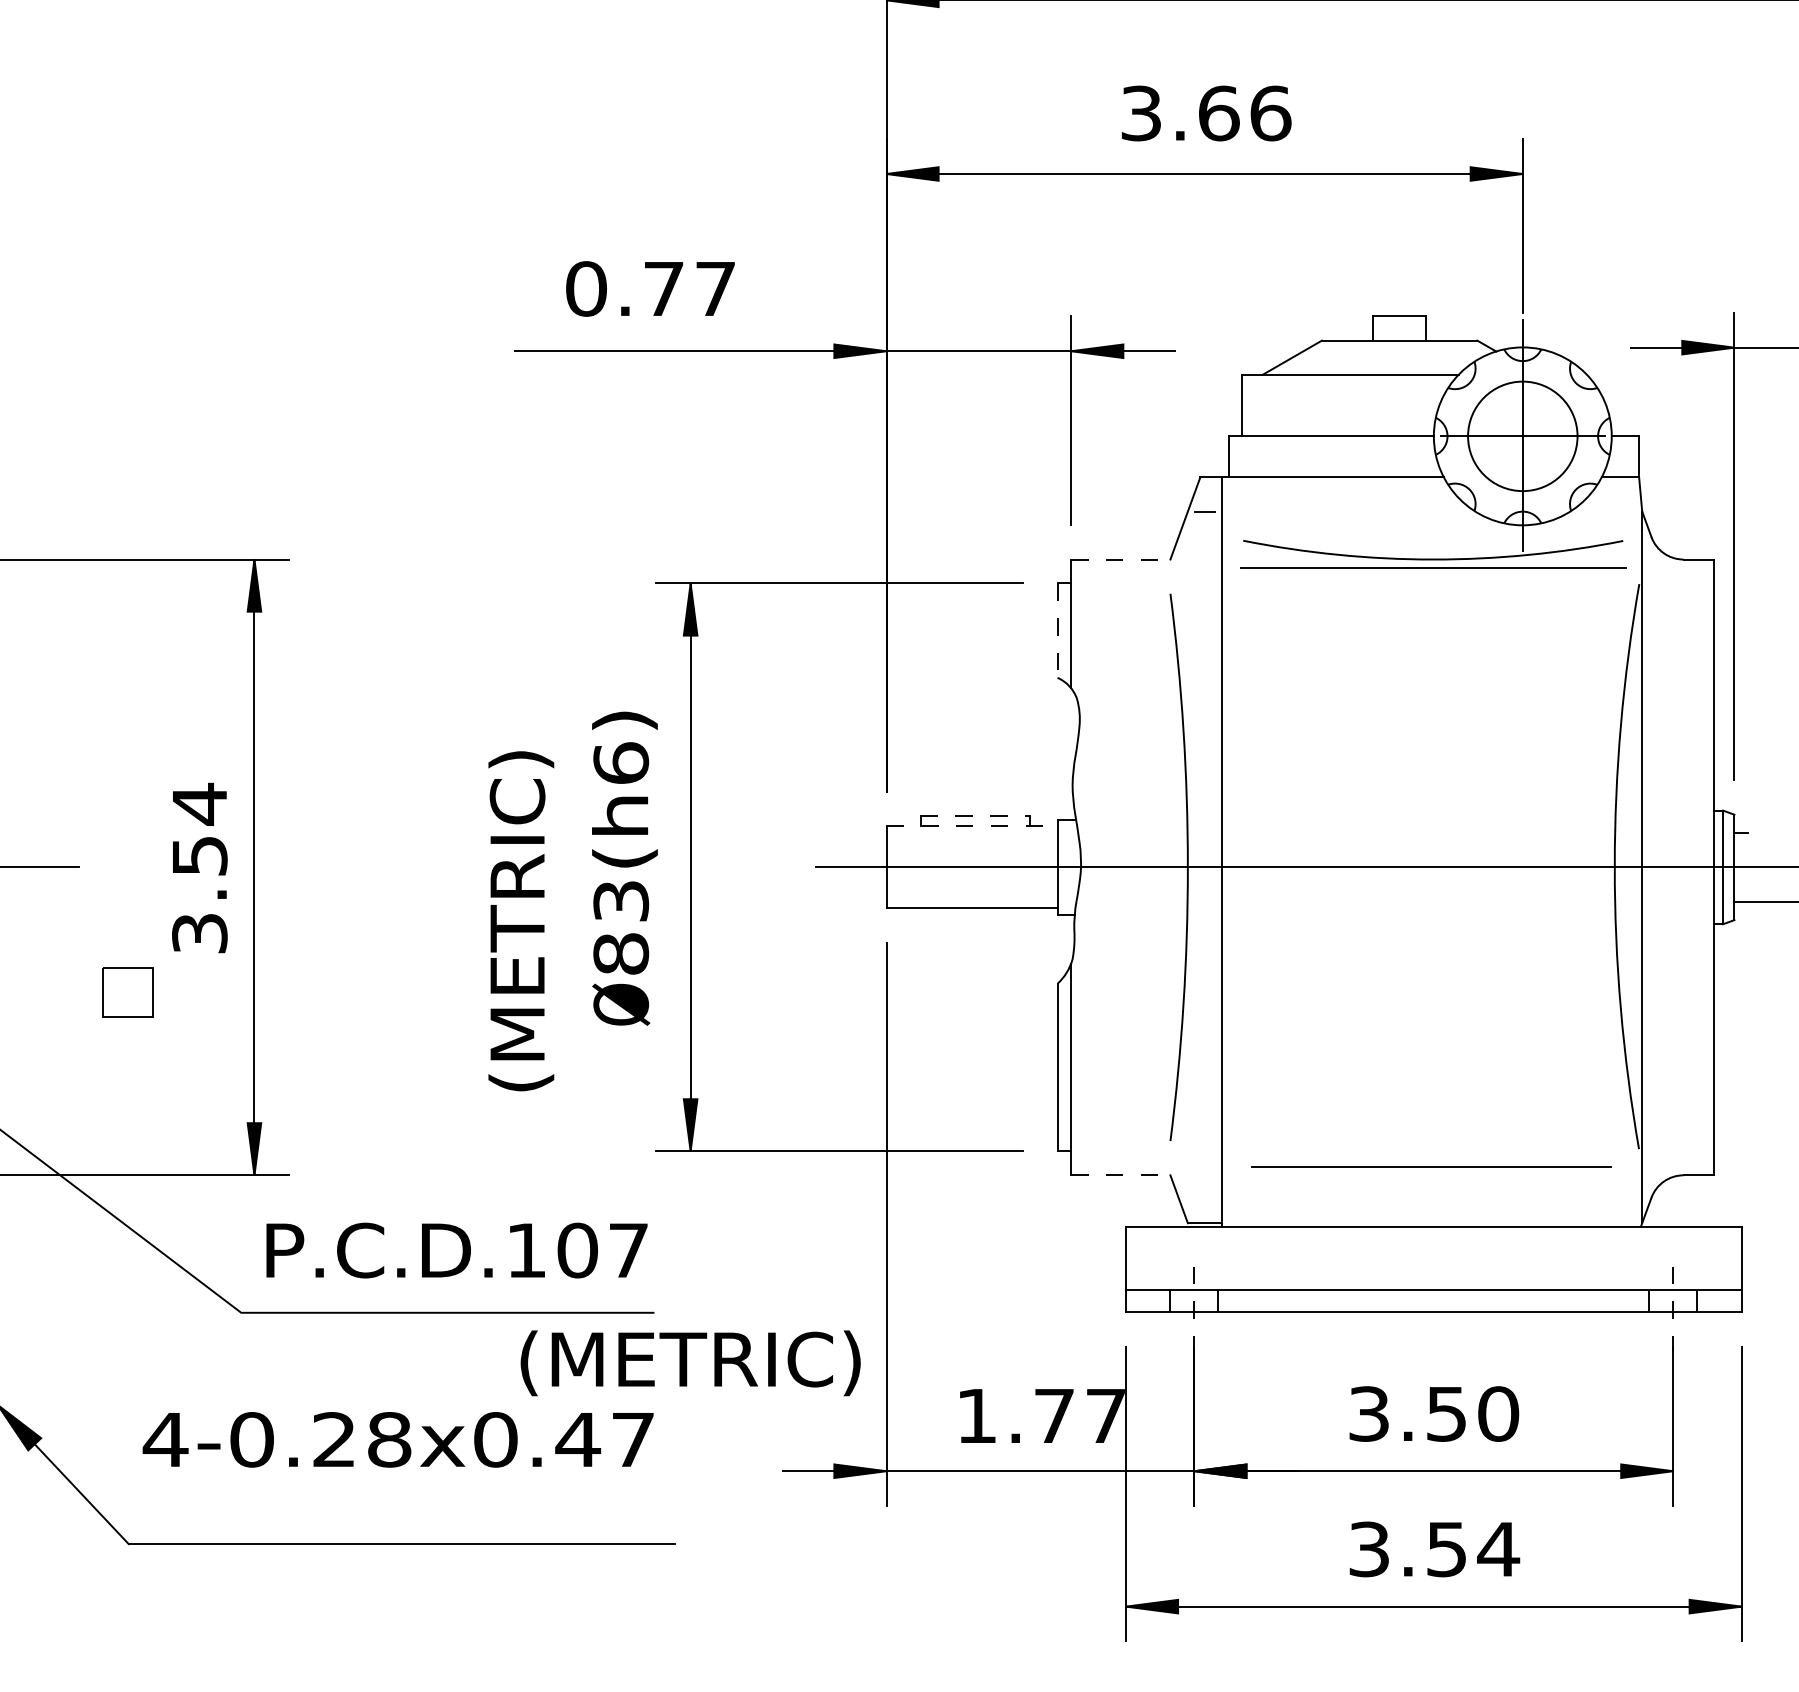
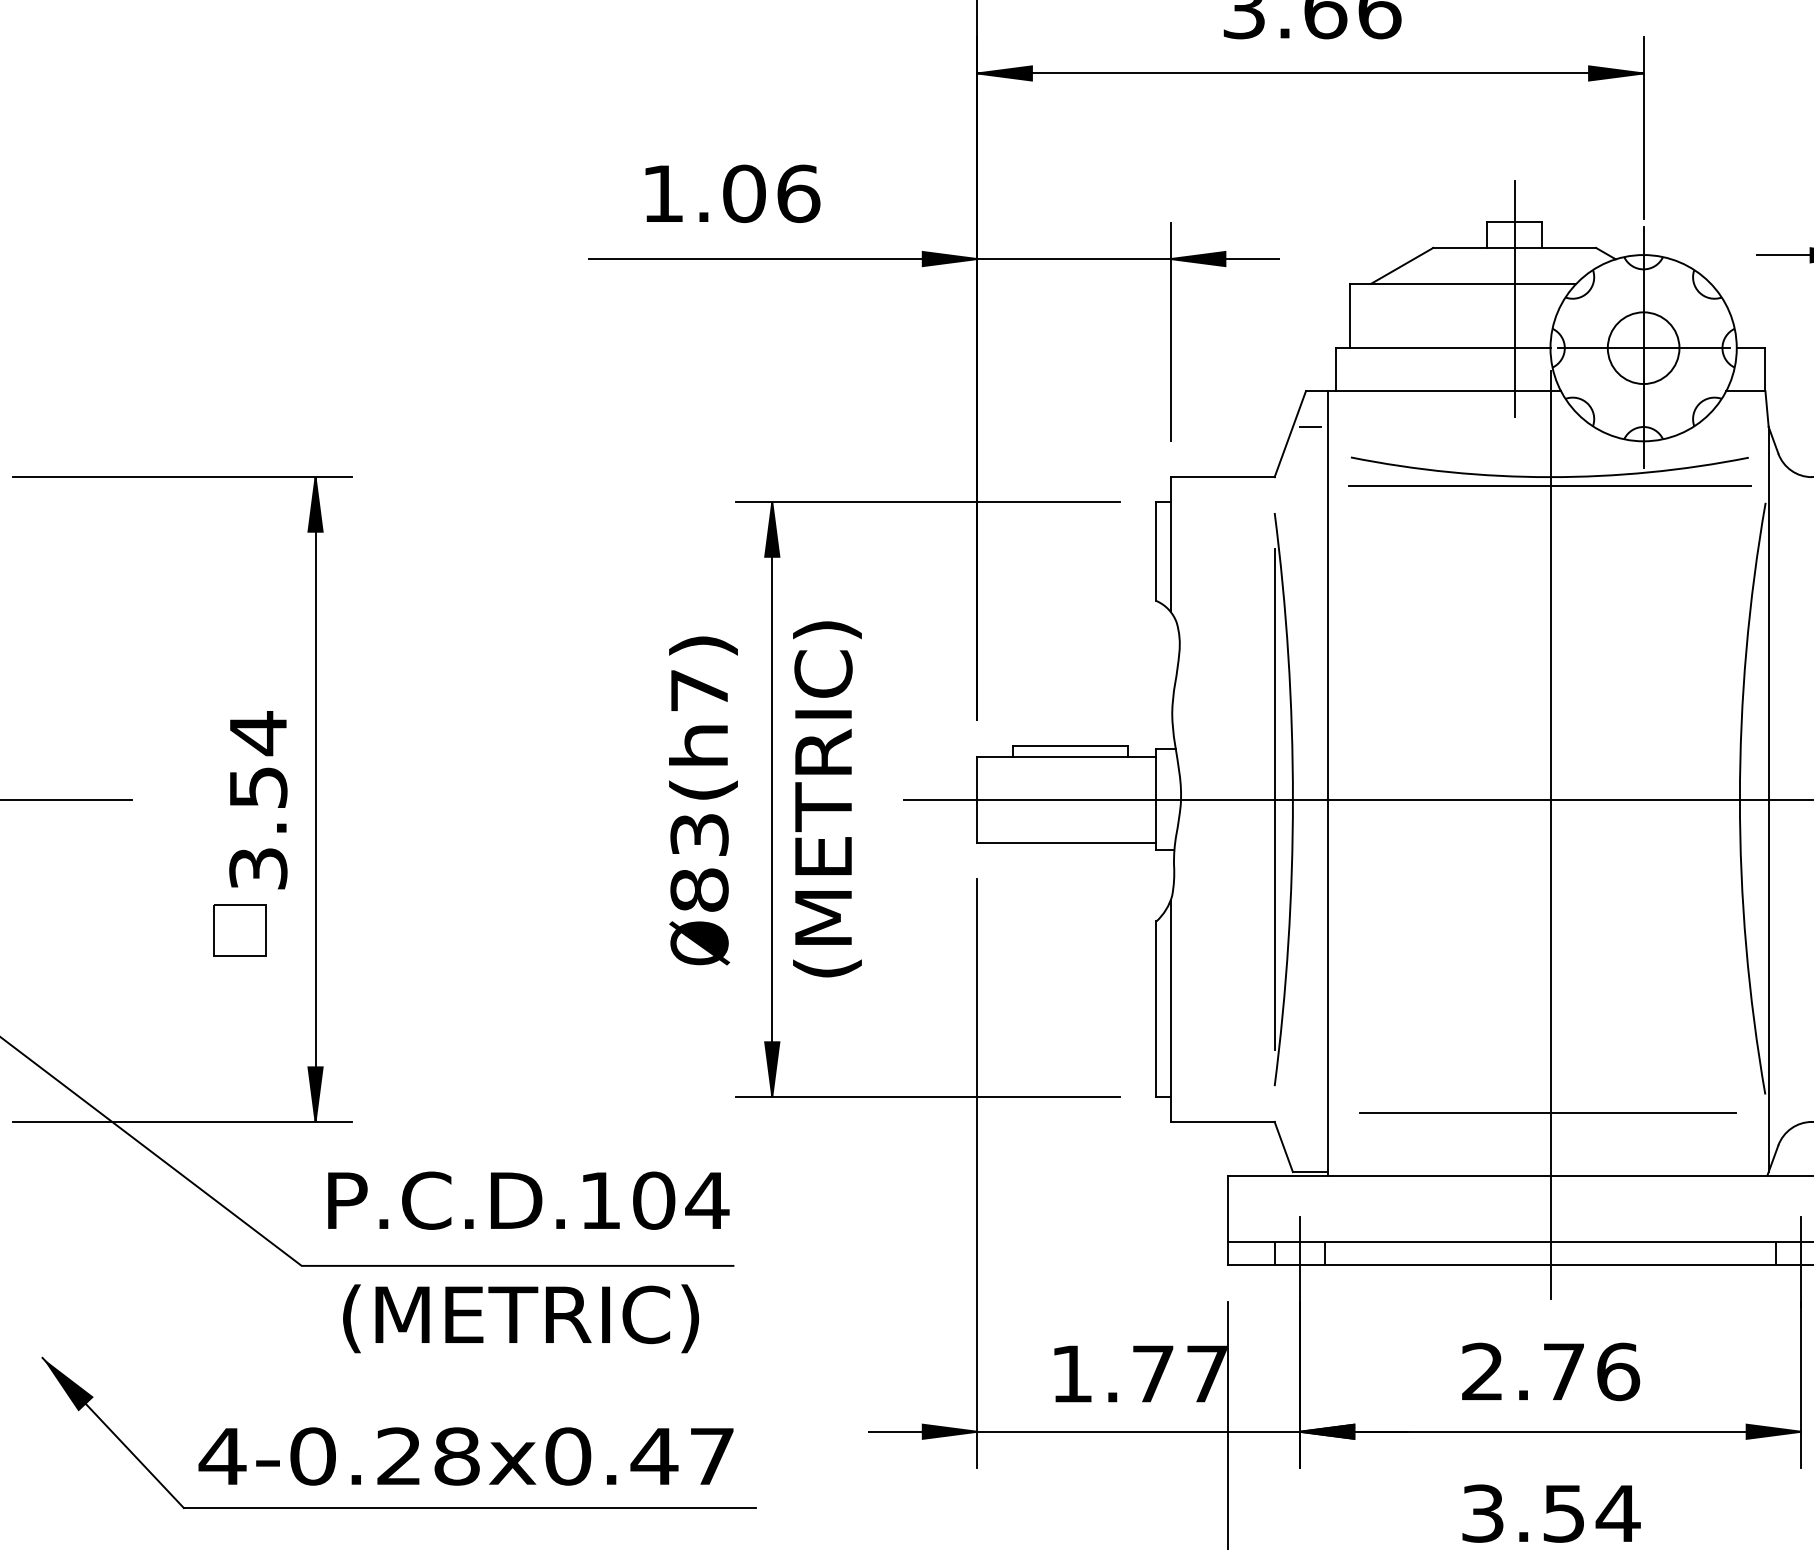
text: (651, 288) -> (731, 193), 0.77 -> 1.06
line: (1399, 389) -> (1514, 299), added
circle: (1522, 436) -> (1643, 348), size x0.62
line: (1120, 559) -> (1222, 477), dashed -> solid
line: (1057, 631) -> (1156, 552), dashed -> solid
text: (621, 762) -> (699, 689), 83(h6) -> 83(h7)
line: (975, 816) -> (1070, 746), dashed -> solid
line: (972, 826) -> (1067, 756), dashed -> solid
line: (1170, 866) -> (1274, 798), added
line: (1433, 901) -> (1550, 835), added
text: (521, 921) -> (827, 799), moved
part: (127, 992) -> (239, 930), moved
line: (1120, 1175) -> (1222, 1122), dashed -> solid
text: (628, 1250) -> (707, 1200), P.C.D.107 -> P.C.D.104
line: (1194, 1309) -> (1299, 1262), dashed -> solid
line: (1673, 1309) -> (1801, 1262), dashed -> solid
text: (690, 1363) -> (520, 1318), moved
text: (1434, 1413) -> (1551, 1371), 3.50 -> 2.76
text: (397, 1439) -> (465, 1456), moved

